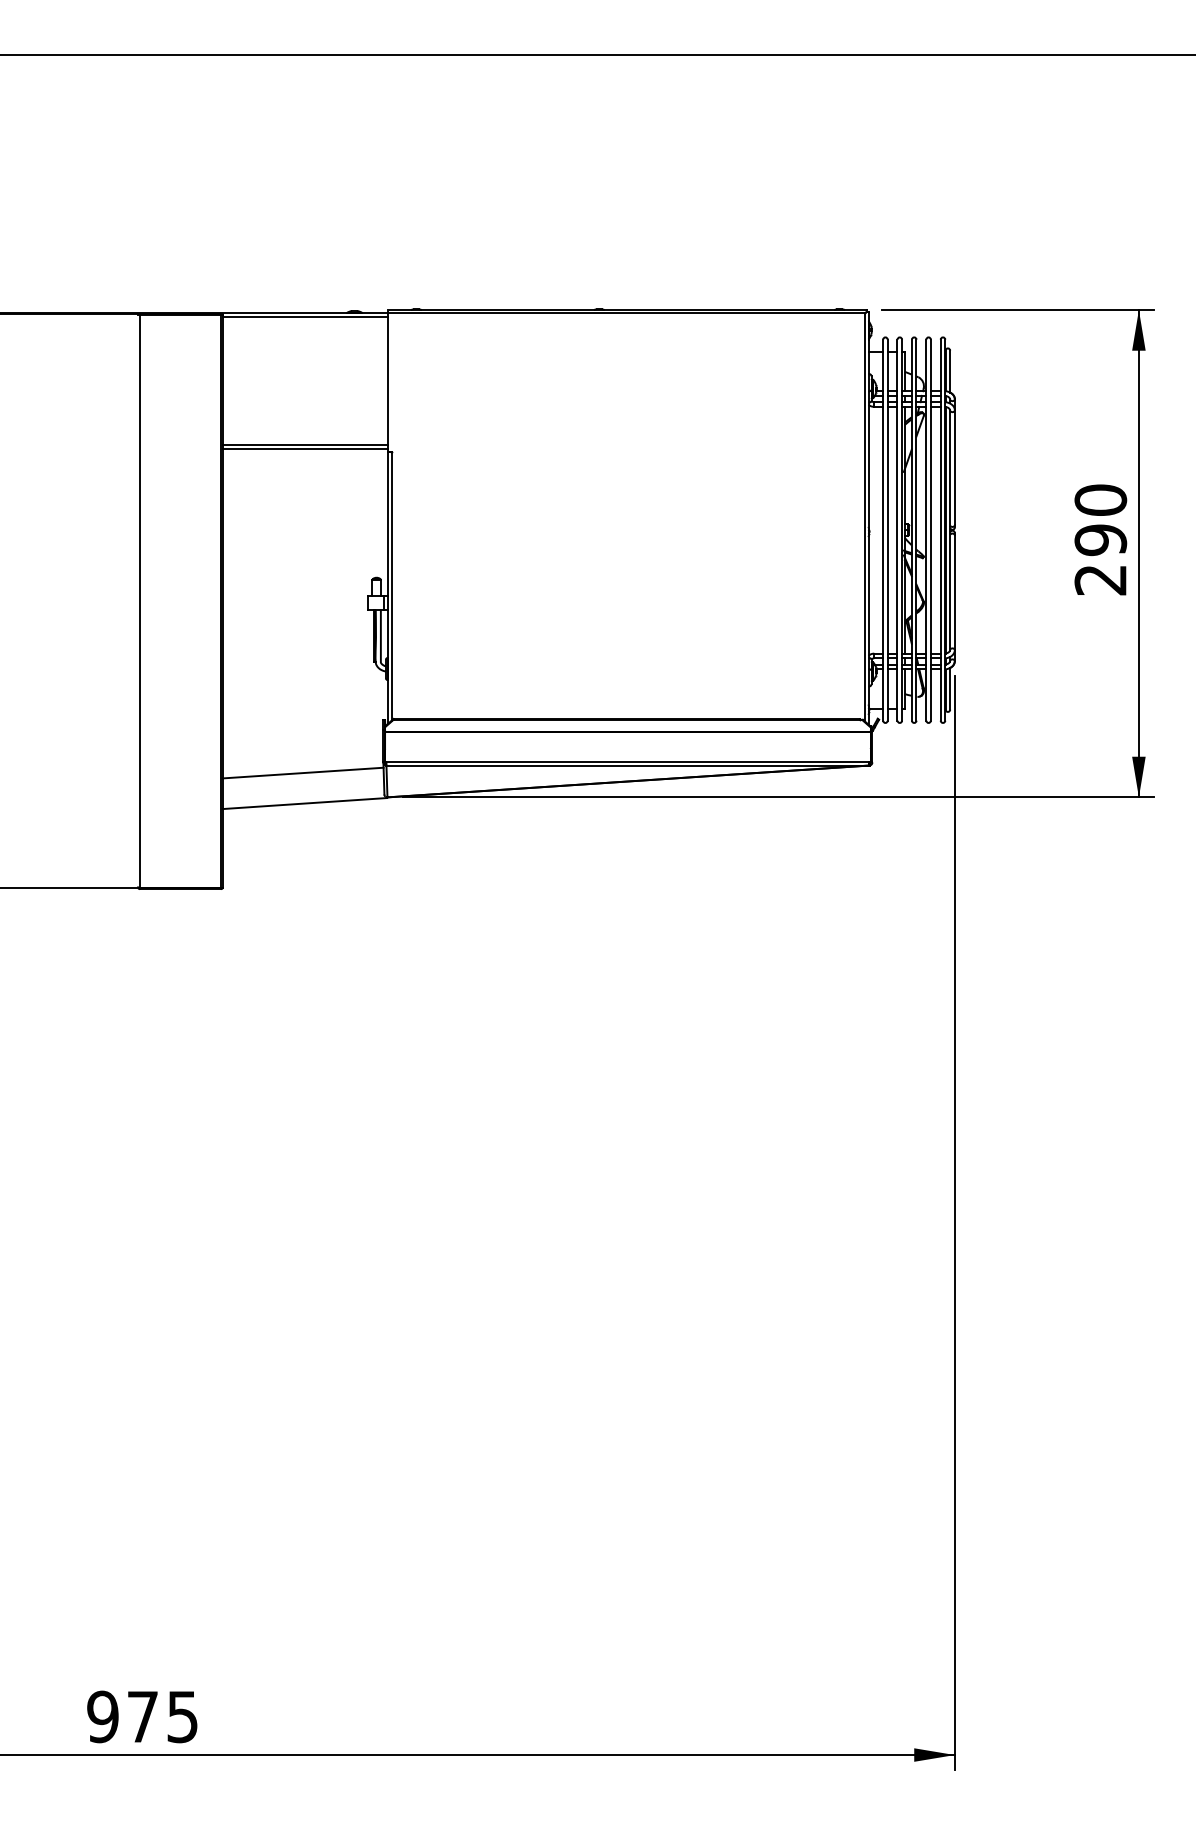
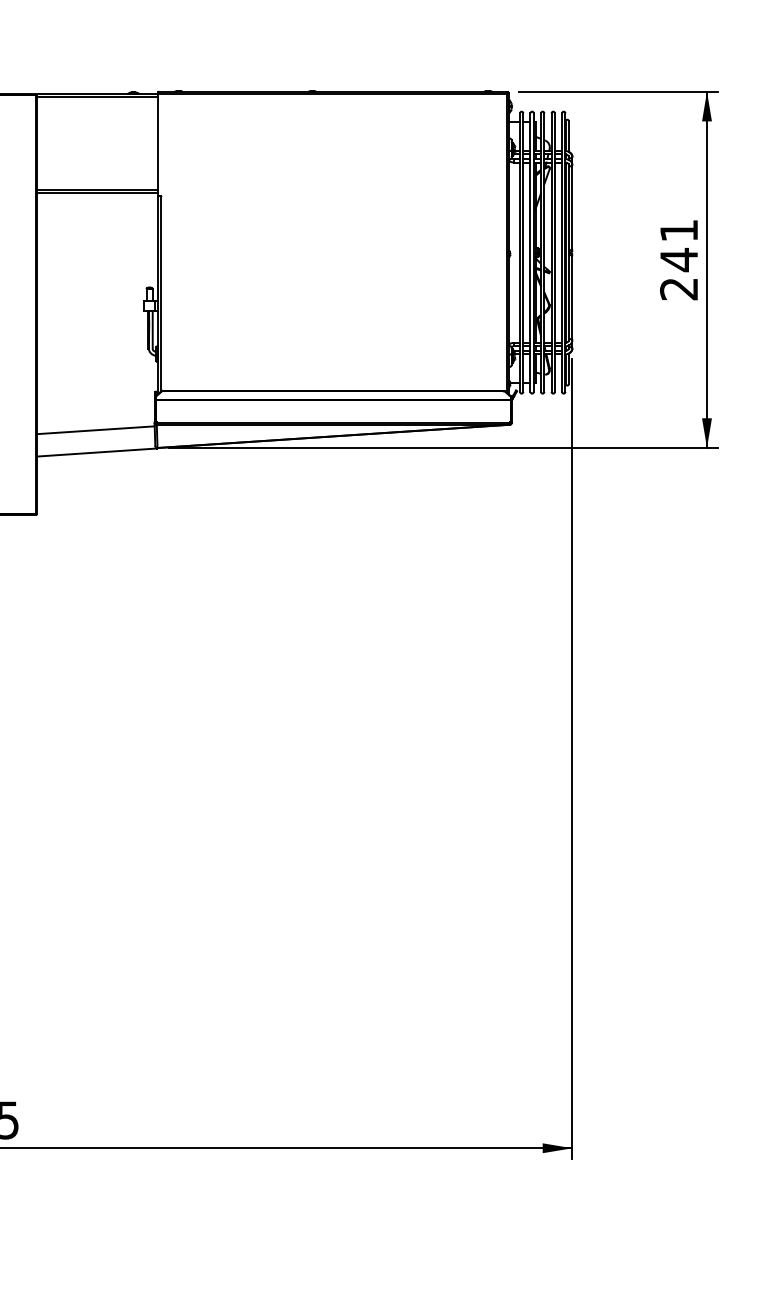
text: (1100, 520) -> (678, 245), 290 -> 241

